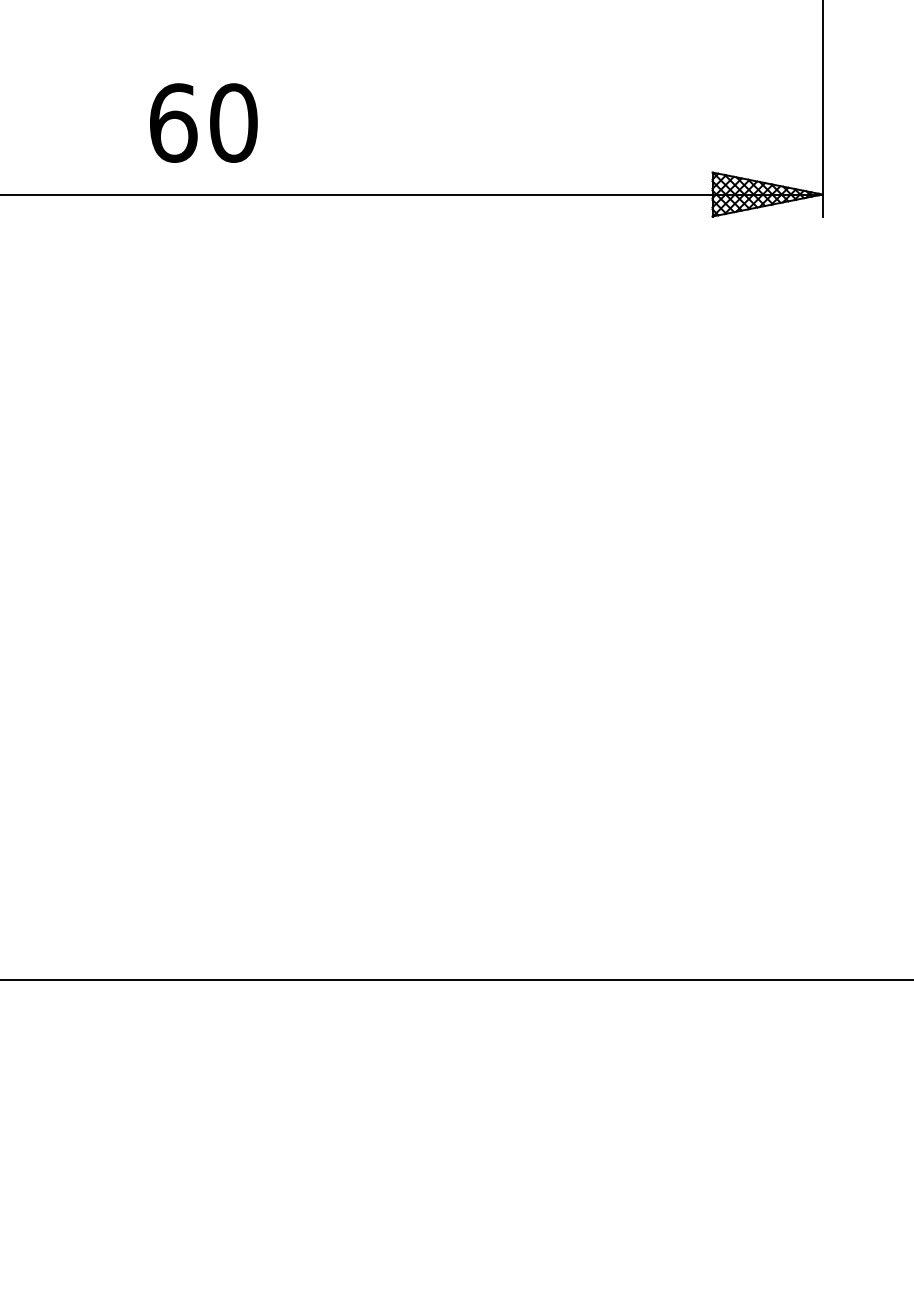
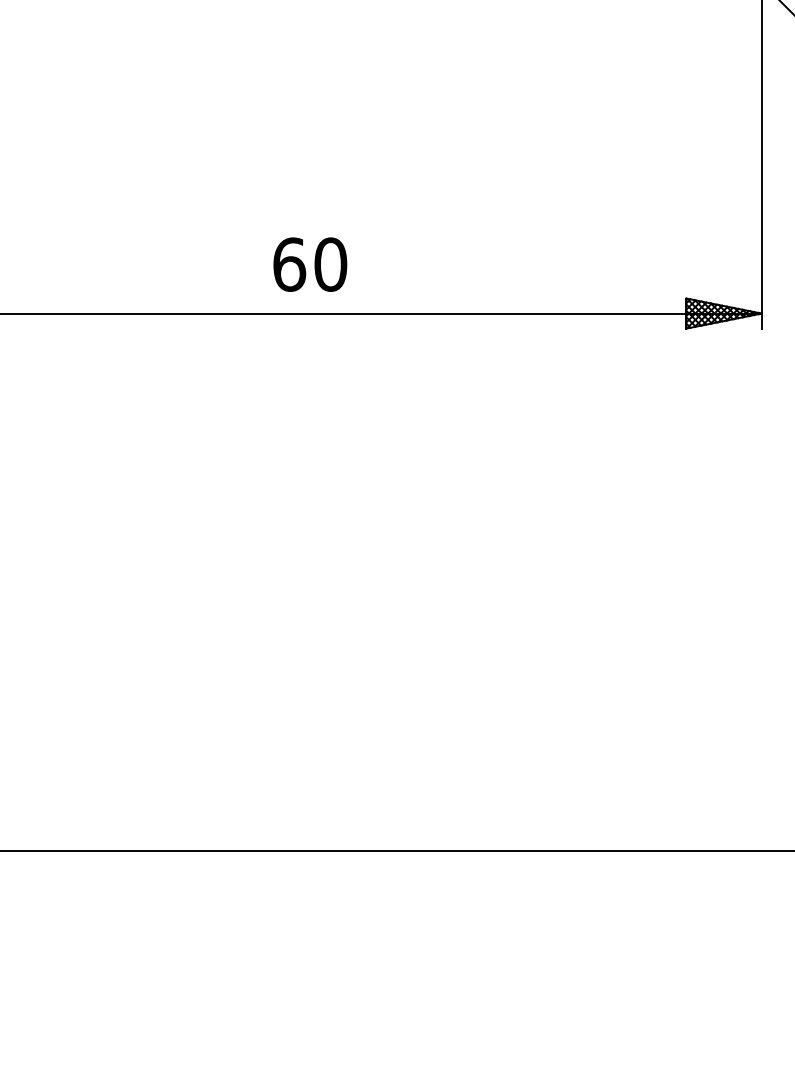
text: (204, 122) -> (310, 264), moved

